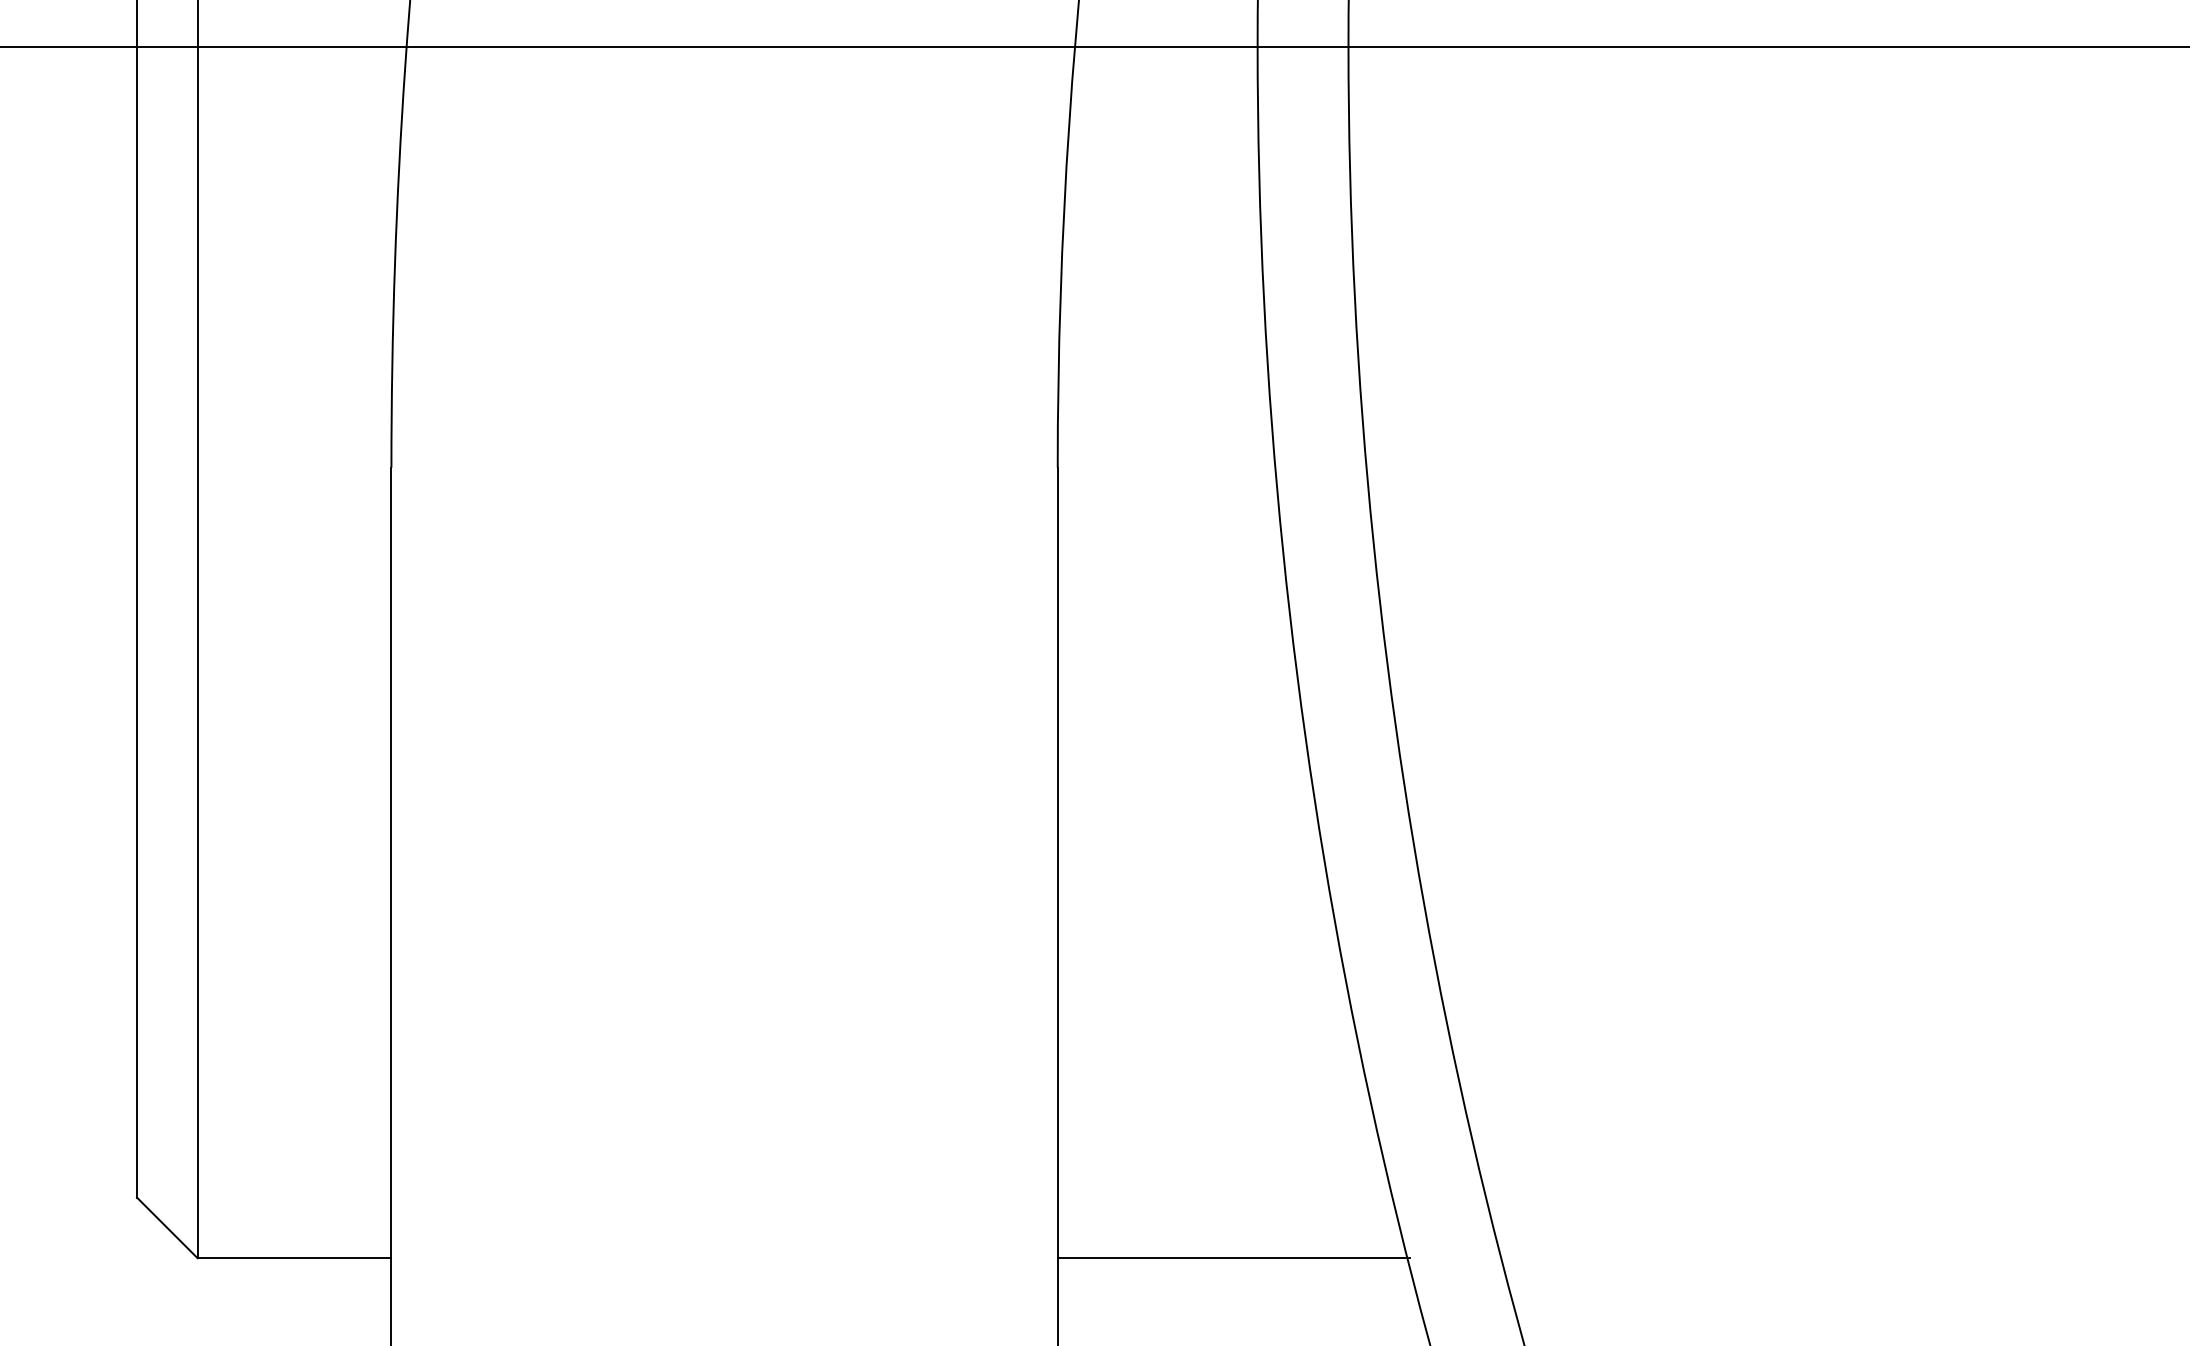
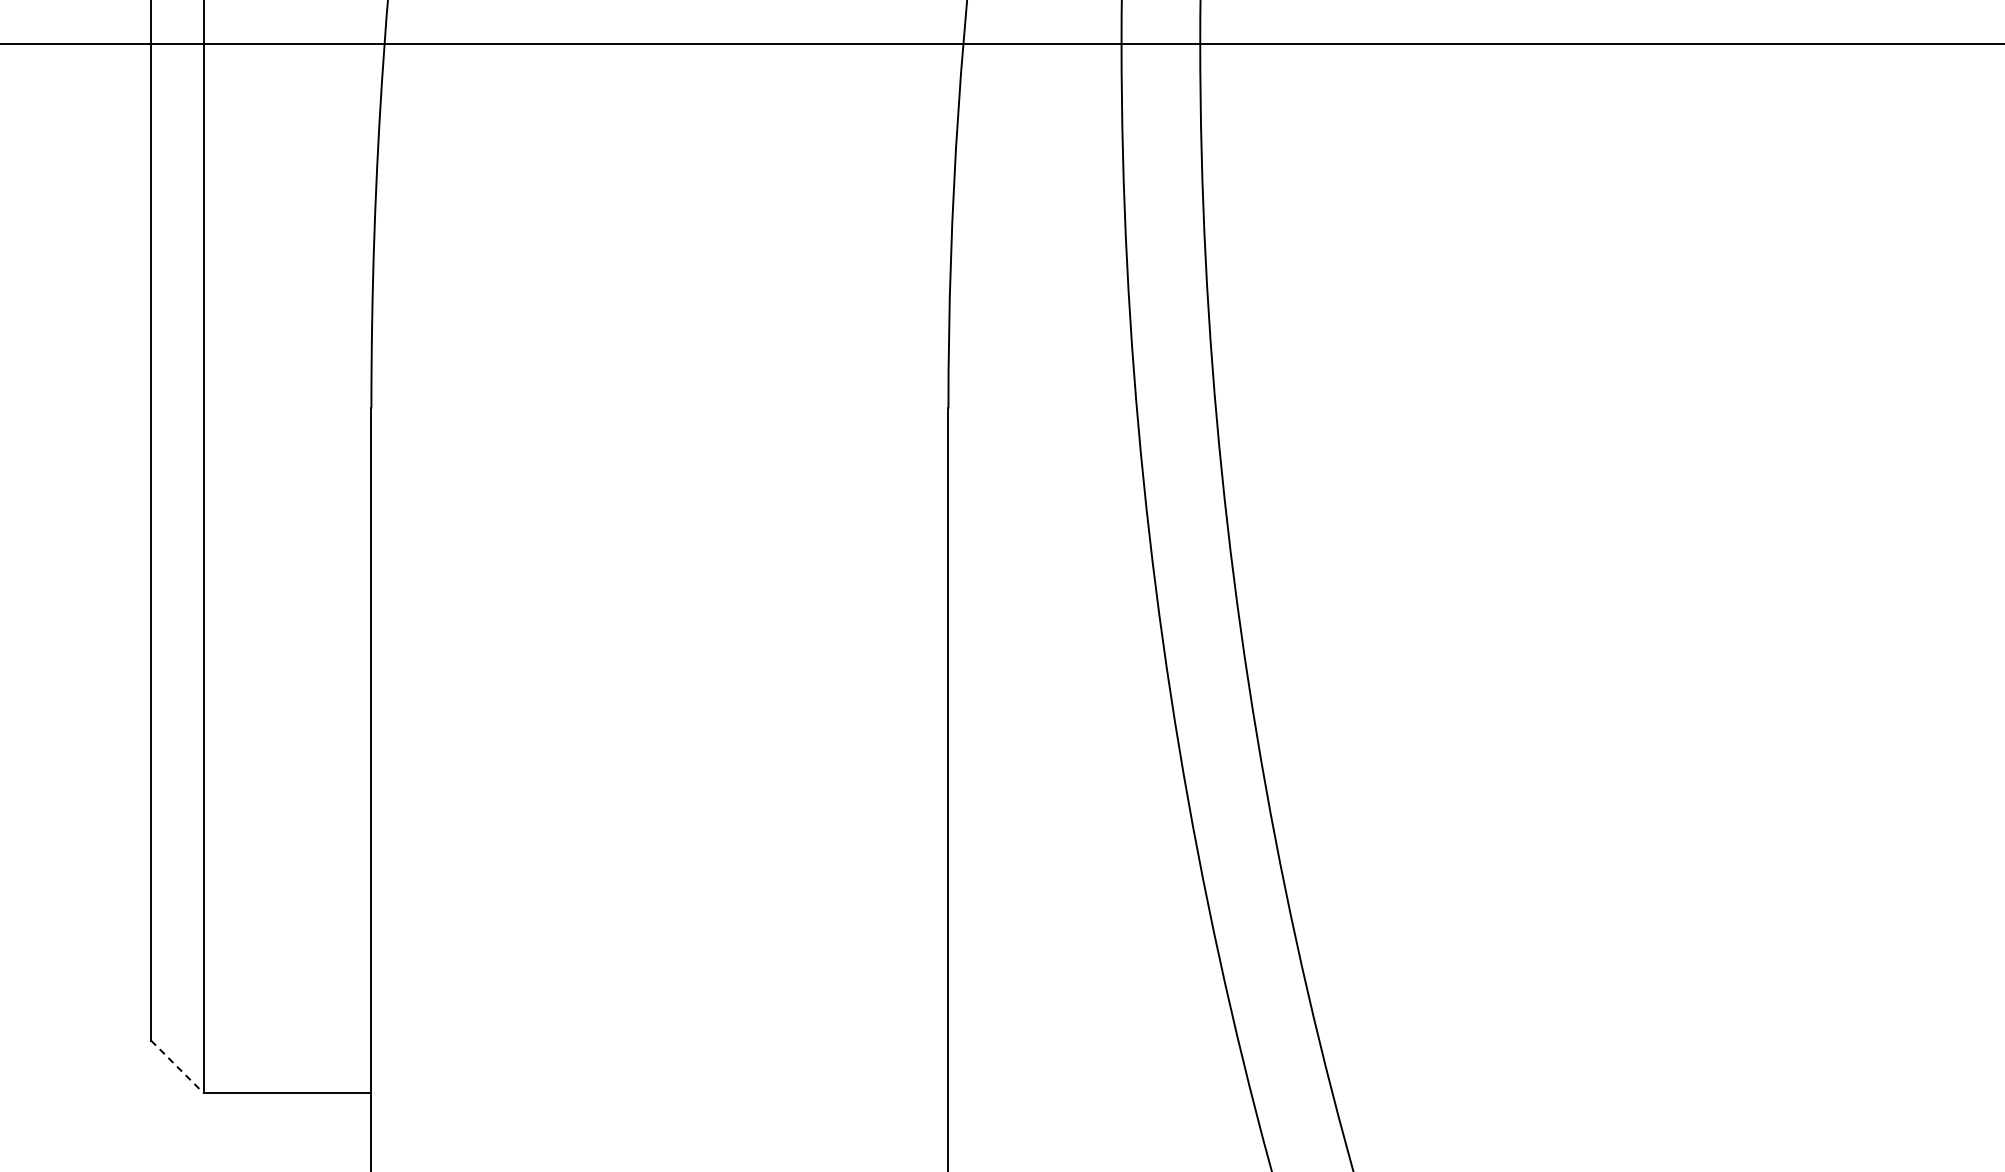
line: (167, 1228) -> (177, 1067), solid -> dashed
line: (1233, 1258) -> (1100, 1093), removed

